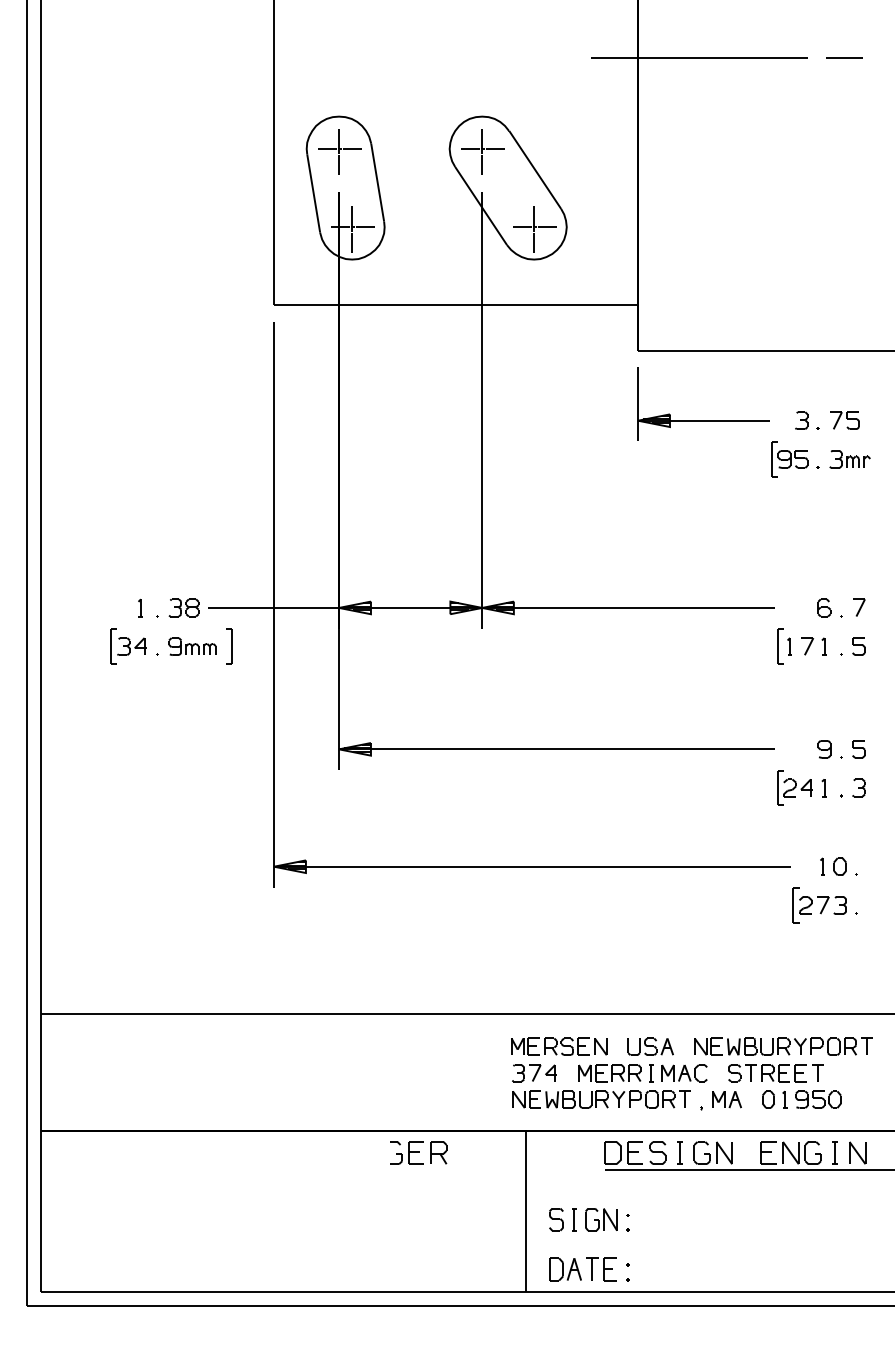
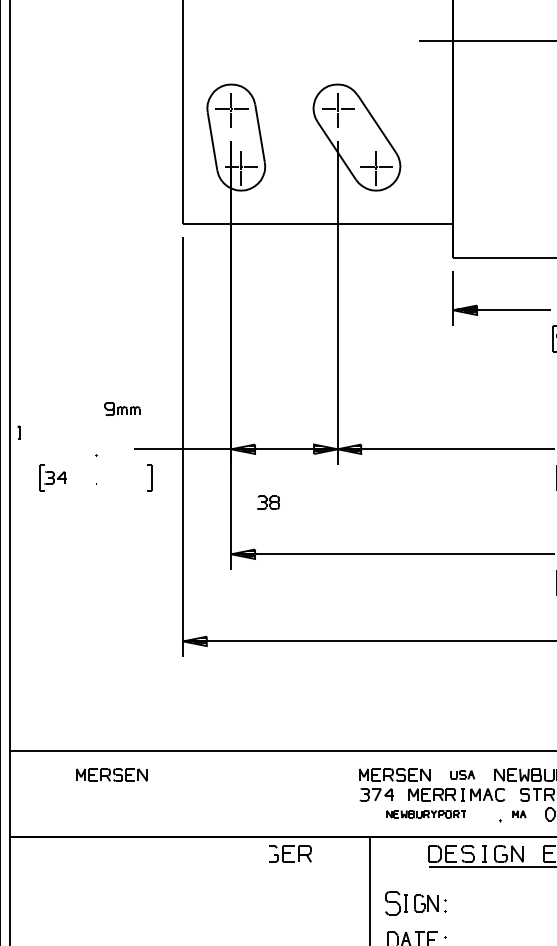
part: (140, 607) -> (19, 431), moved
part: (183, 607) -> (268, 502), moved
part: (128, 646) -> (52, 477), moved
part: (192, 646) -> (122, 408), moved
part: (178, 1046) -> (112, 774), added
part: (650, 1046) -> (462, 774), size x0.7
part: (601, 1099) -> (426, 814), size x0.6
part: (726, 1099) -> (519, 814), size x0.6
part: (556, 1219) -> (392, 903), size x1.4

